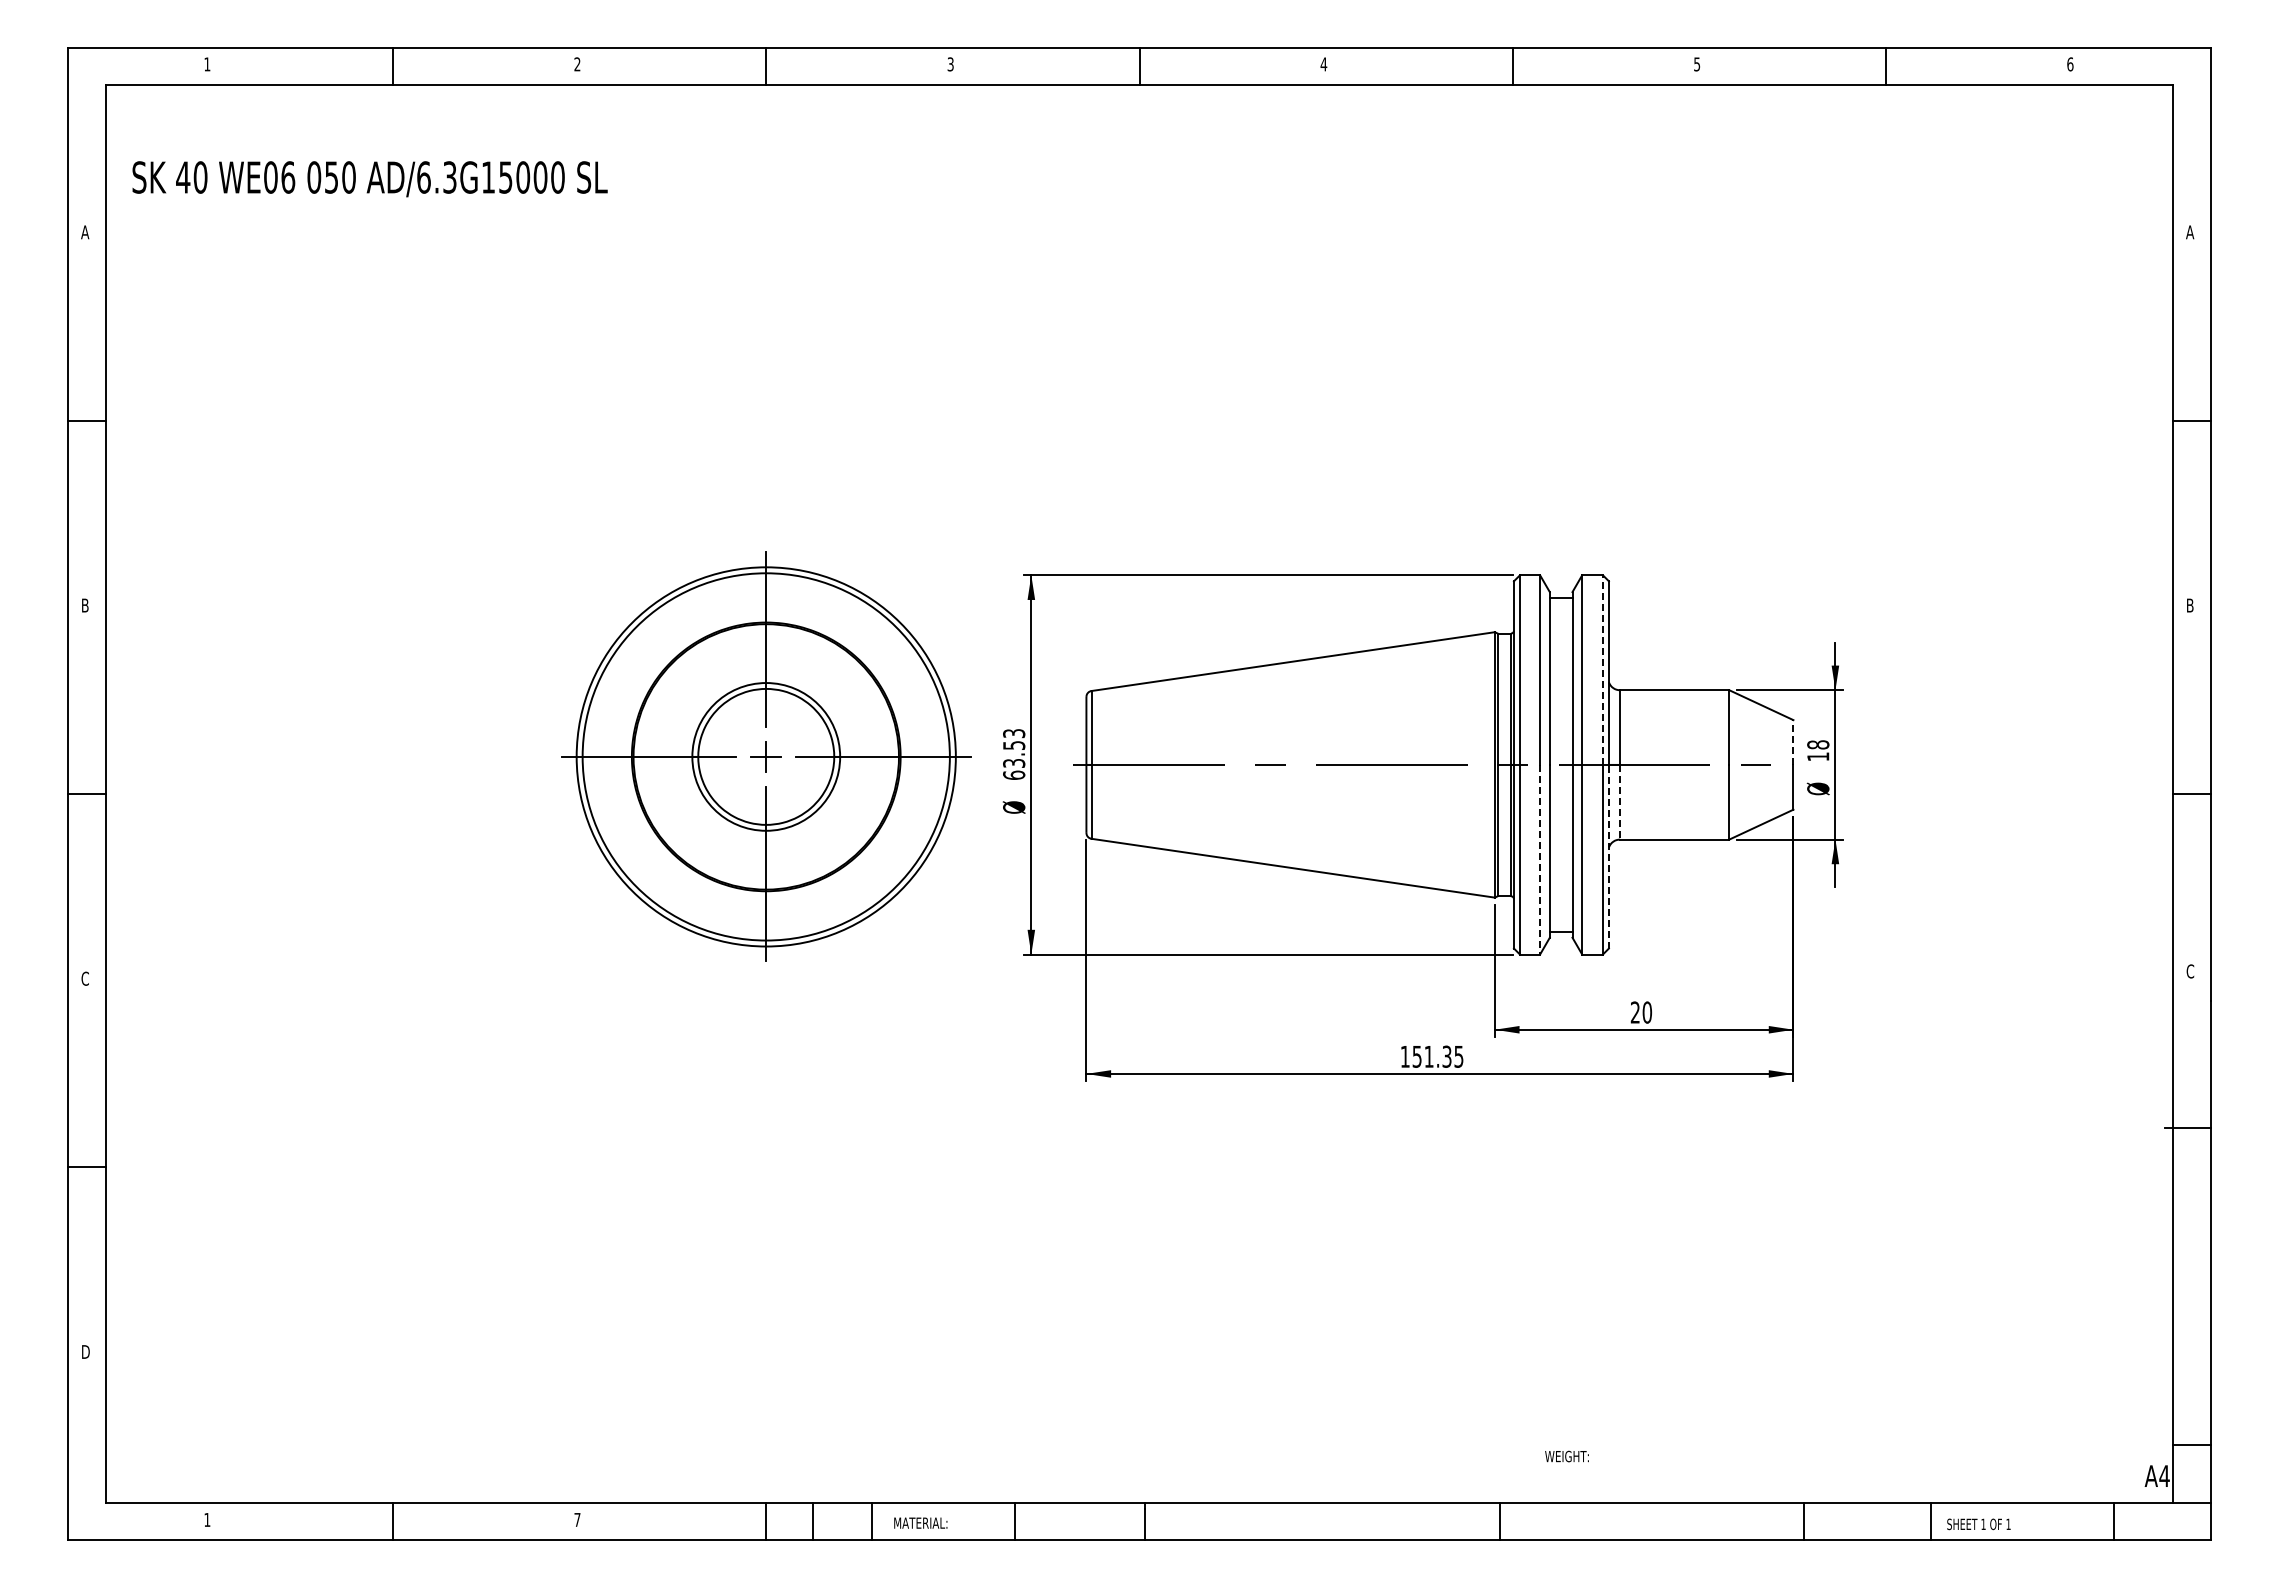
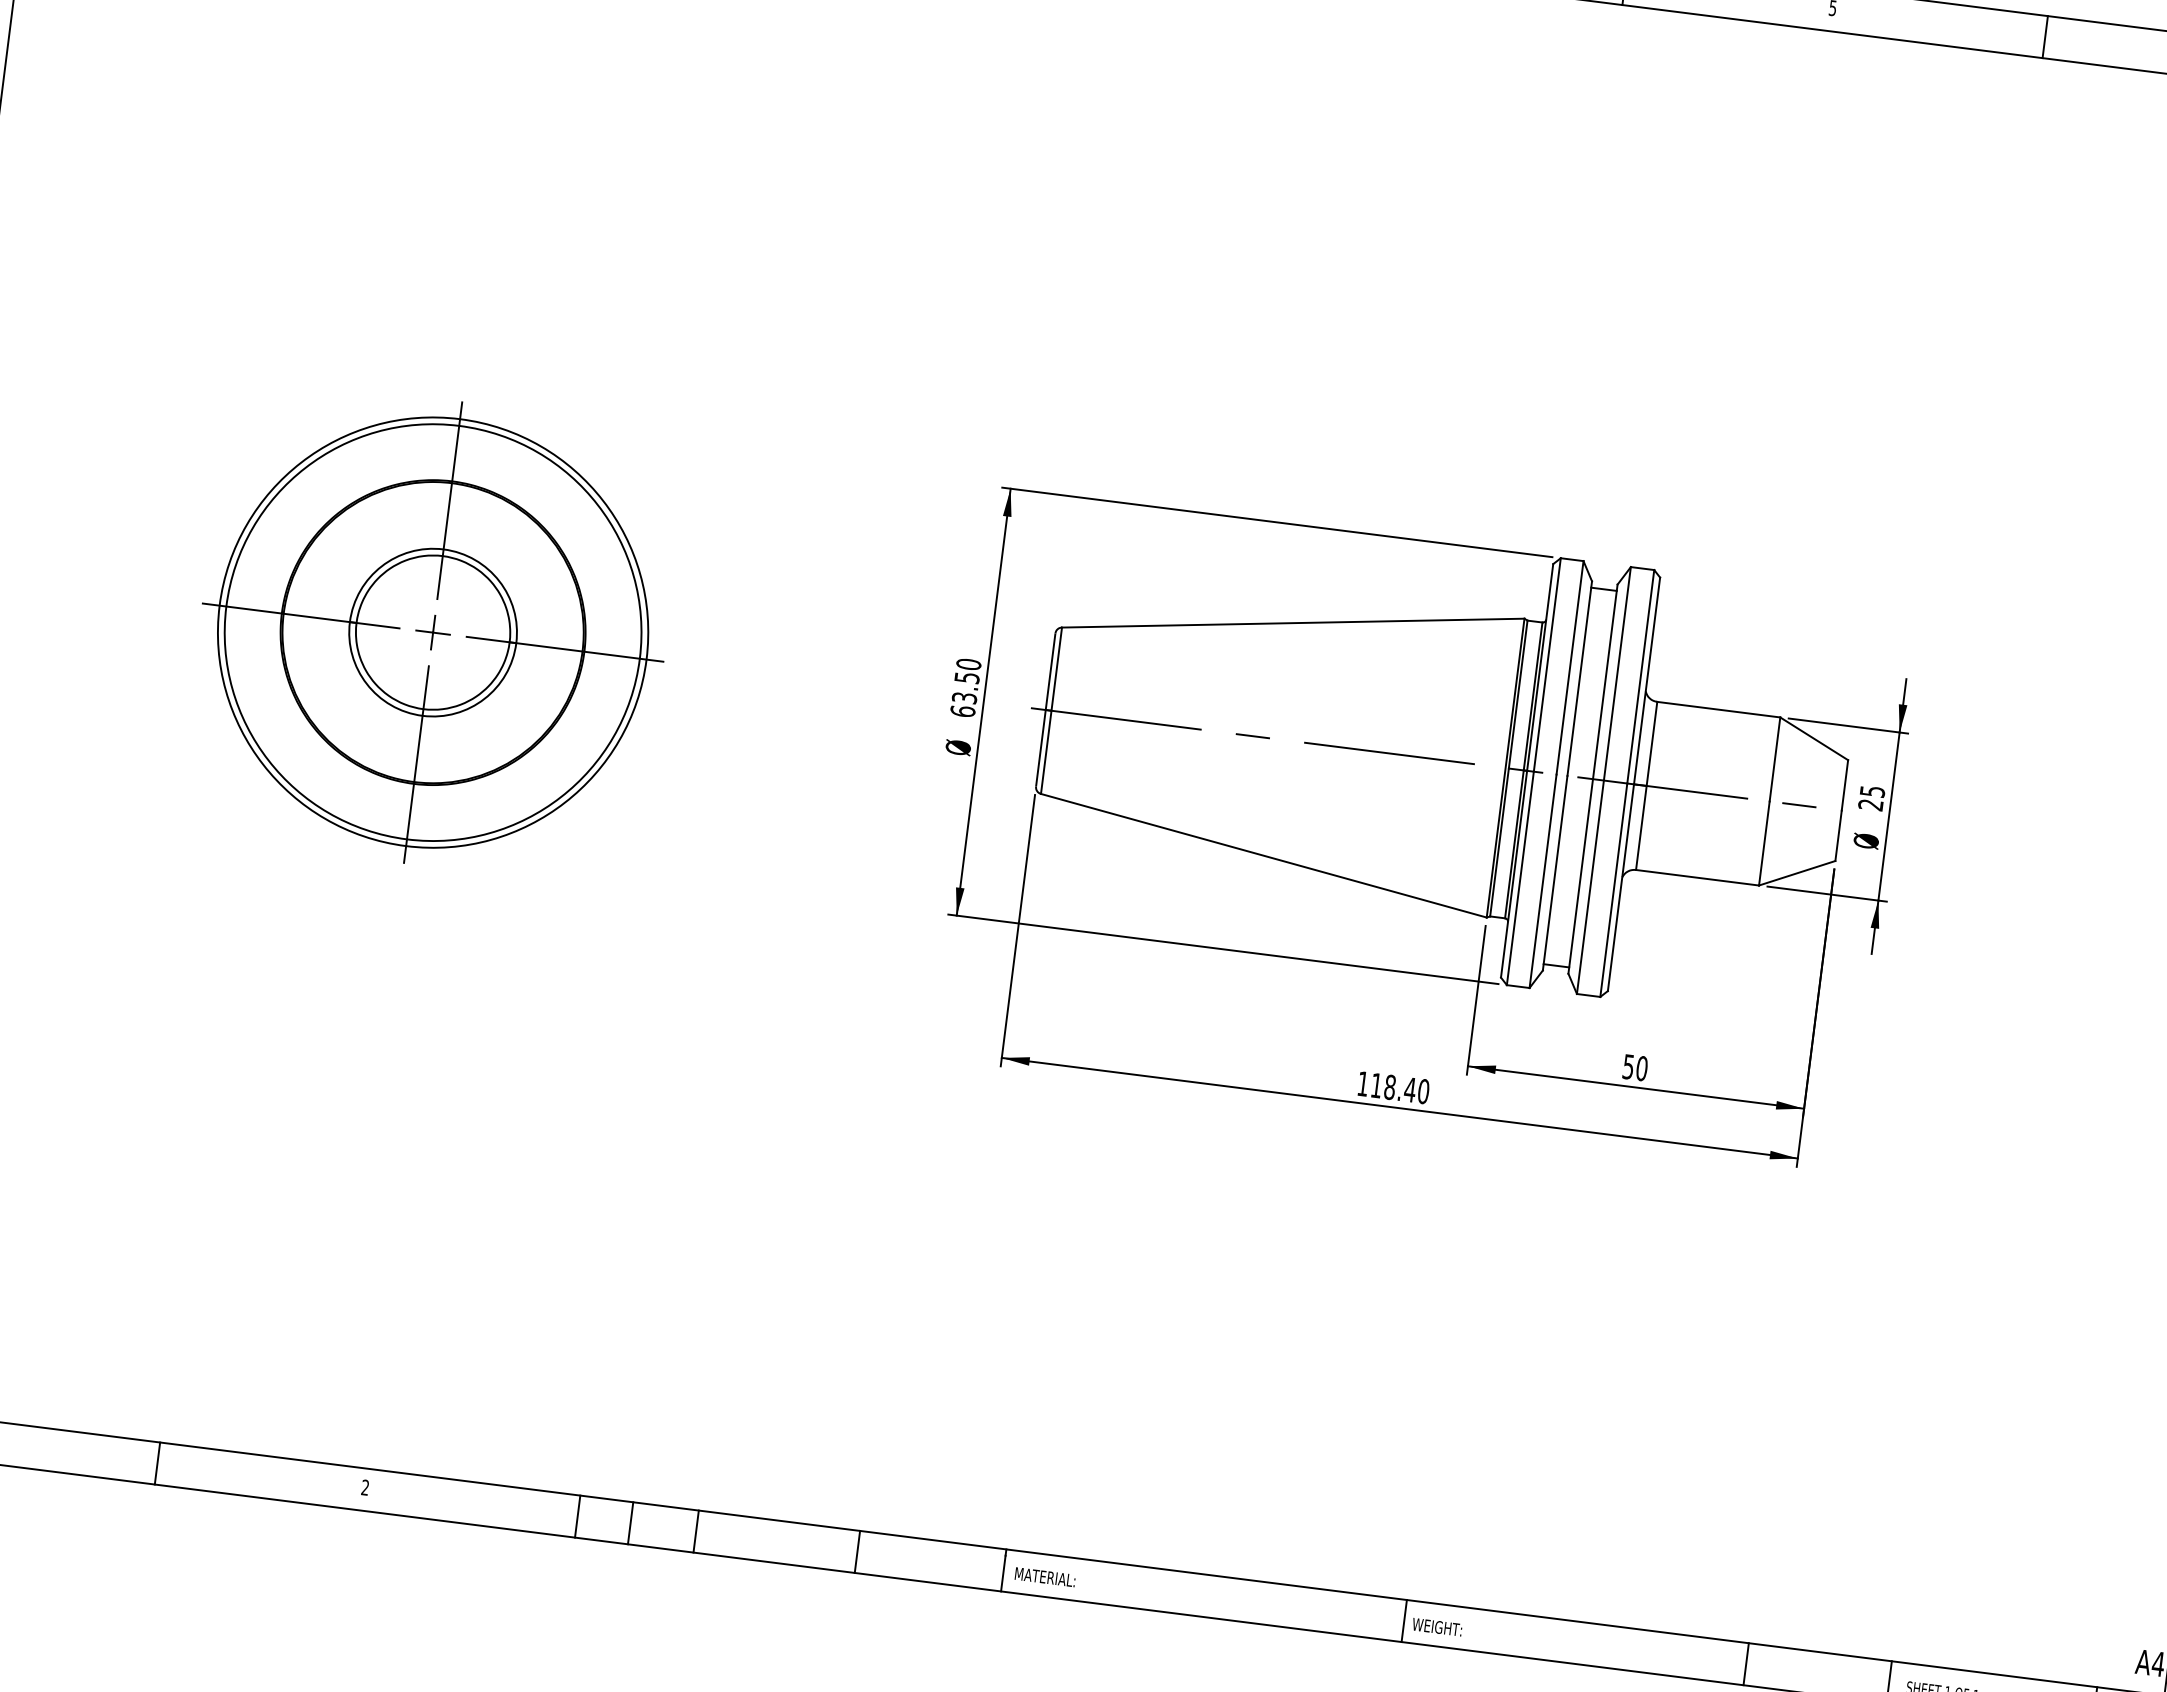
line: (1602, 670) -> (1640, 677), dashed -> solid
text: (1014, 733) -> (969, 664), 63.53 -> 63.50
line: (1793, 742) -> (1845, 785), dashed -> solid
text: (1818, 750) -> (1872, 797), 18 -> 25
part: (766, 756) -> (433, 632), moved
line: (1620, 802) -> (1641, 828), dashed -> solid
line: (1608, 856) -> (1620, 887), dashed -> solid
line: (1540, 859) -> (1543, 881), dashed -> solid
text: (1635, 1012) -> (1628, 1066), 20 -> 50
text: (1437, 1056) -> (1399, 1088), 151.35 -> 118.40
text: (1566, 1456) -> (1436, 1627), moved
text: (577, 1519) -> (365, 1487), 7 -> 2
text: (920, 1522) -> (1045, 1576), moved

